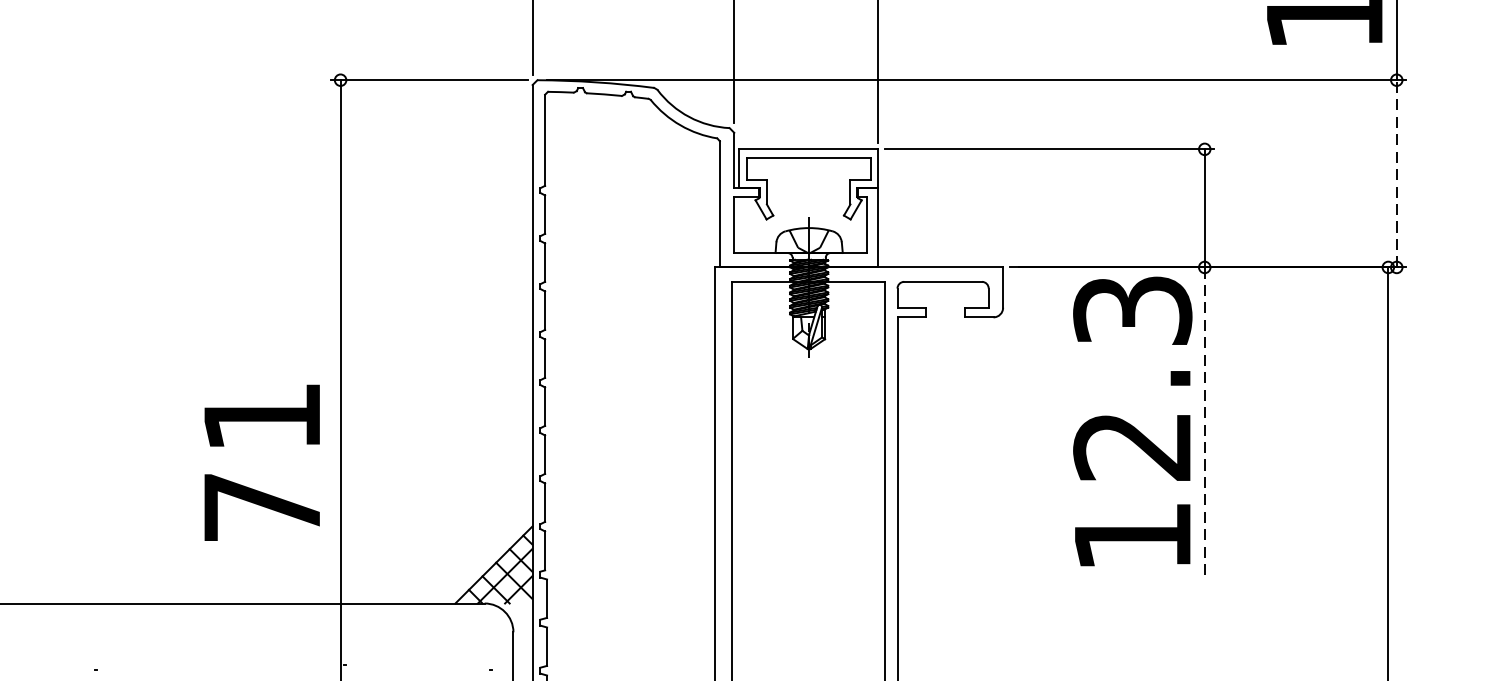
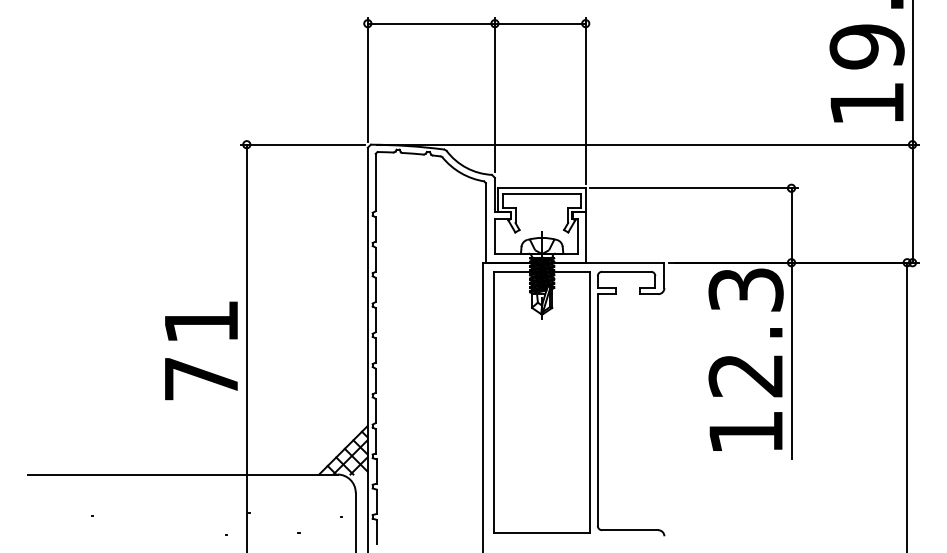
line: (1396, 173) -> (912, 203), dashed -> solid
line: (1204, 424) -> (791, 361), dashed -> solid
text: (262, 462) -> (201, 350), moved

